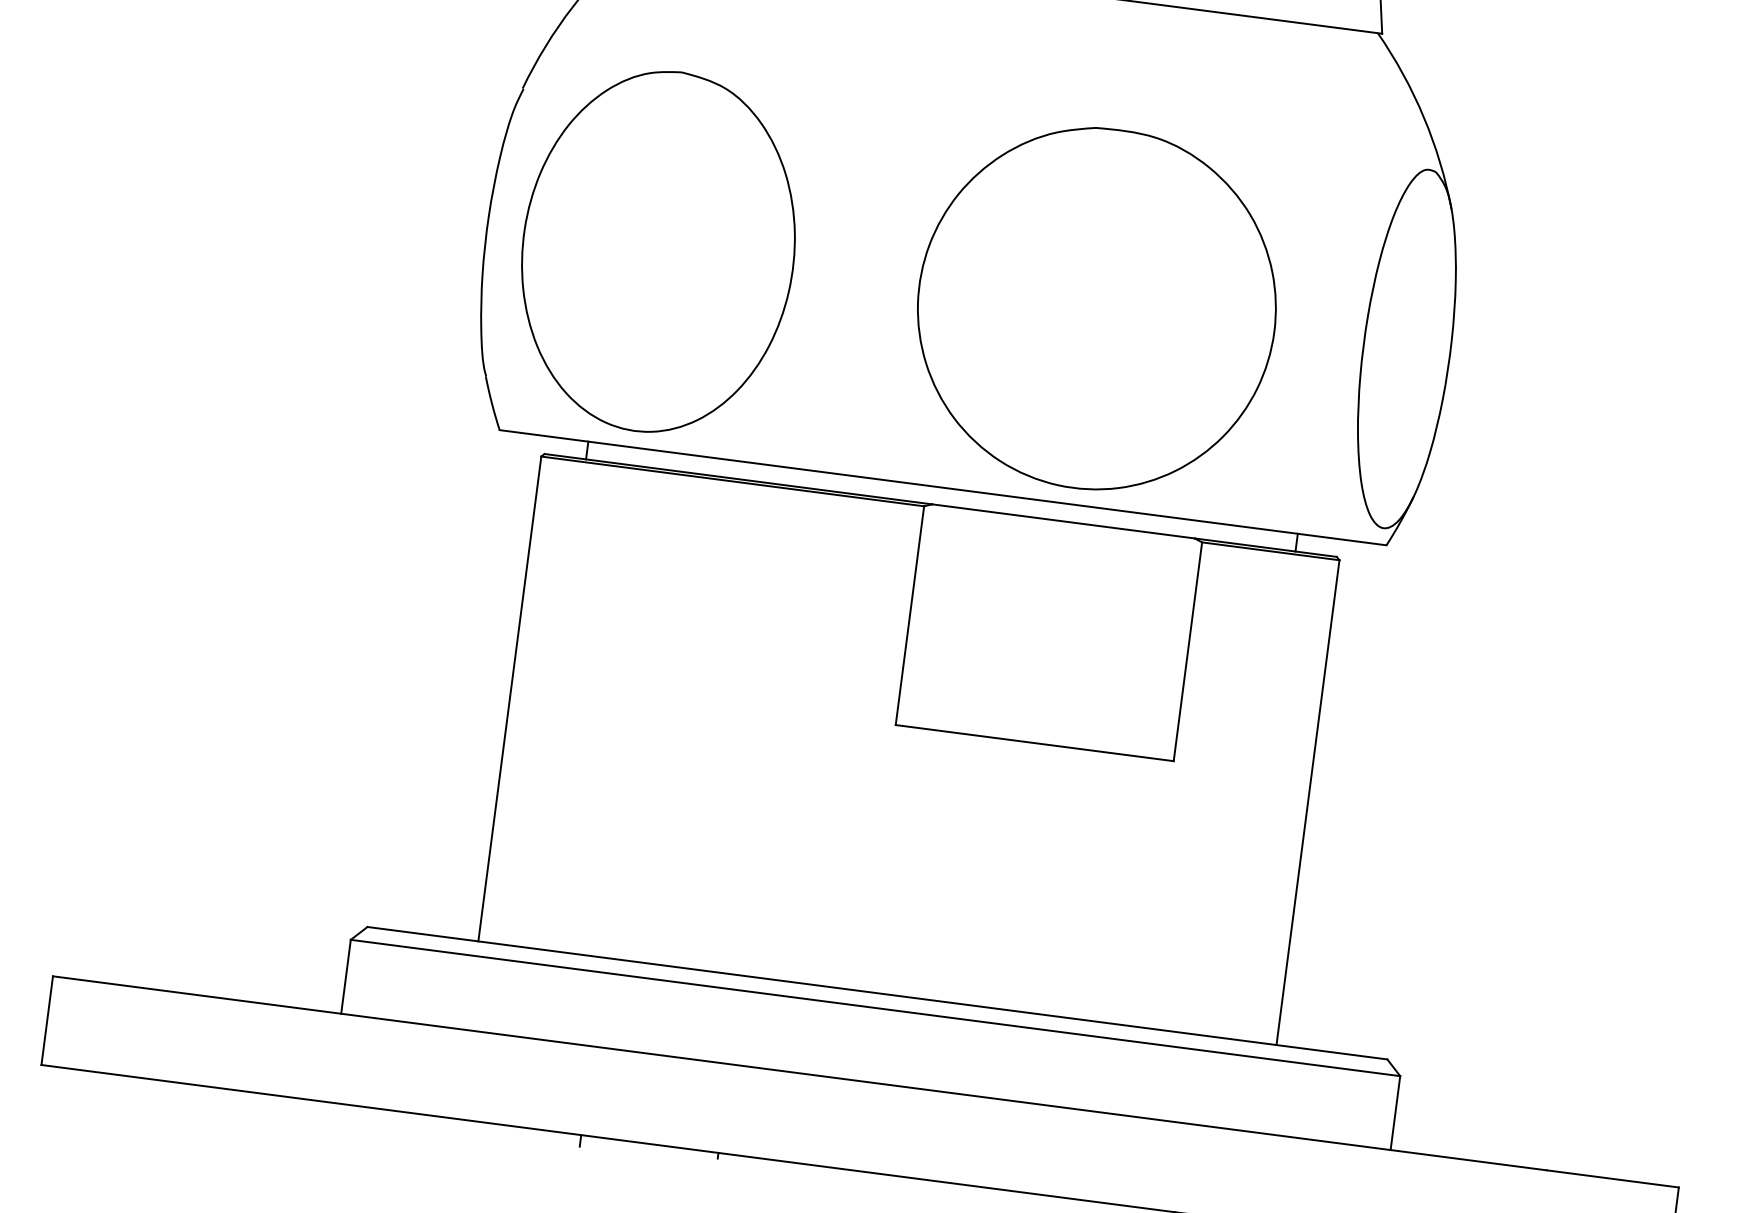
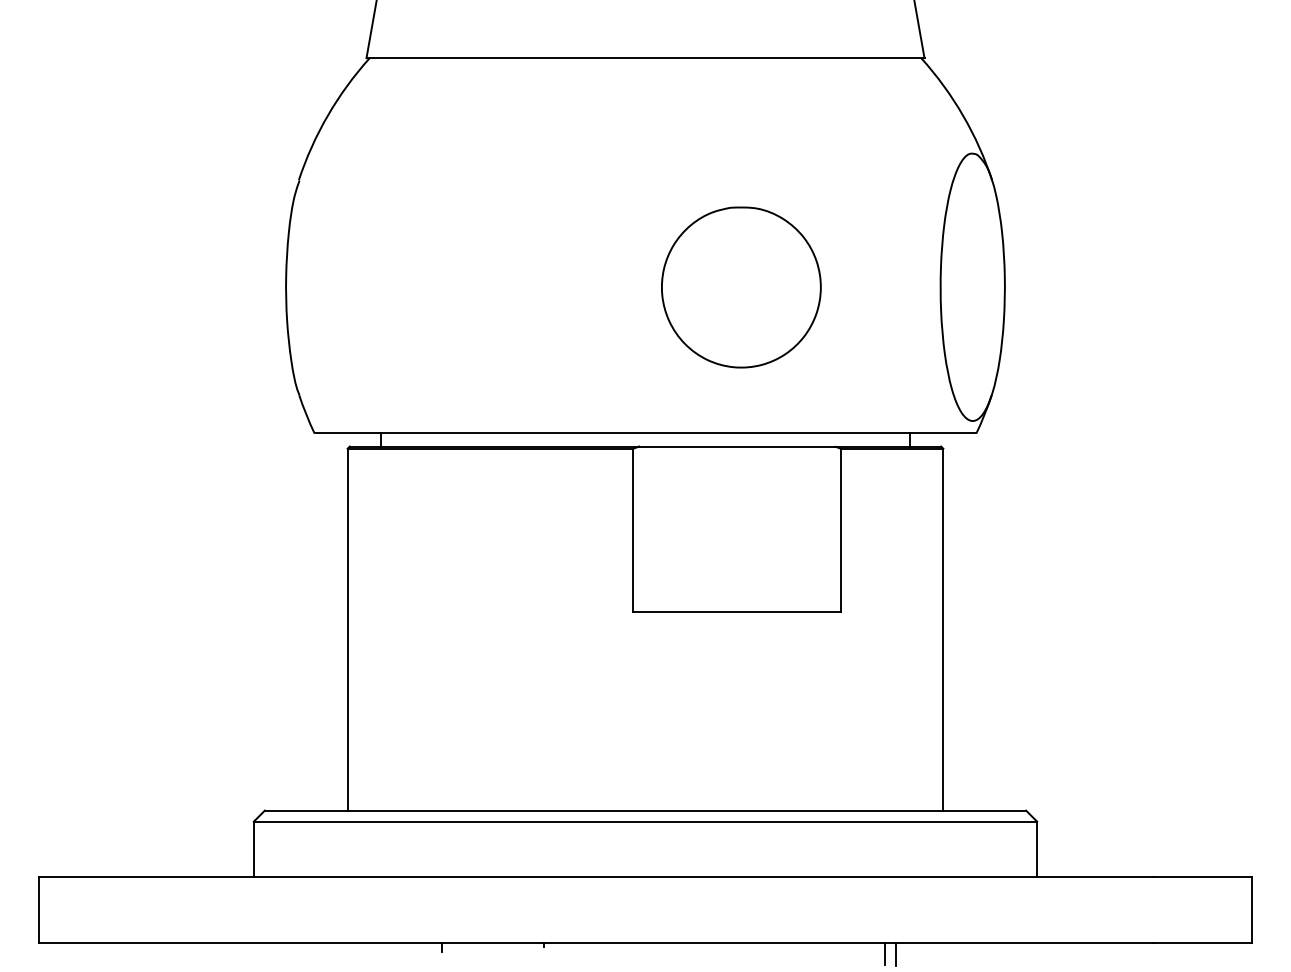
part: (657, 250) -> (413, 286), removed
part: (1097, 309) -> (741, 287), size x0.6

